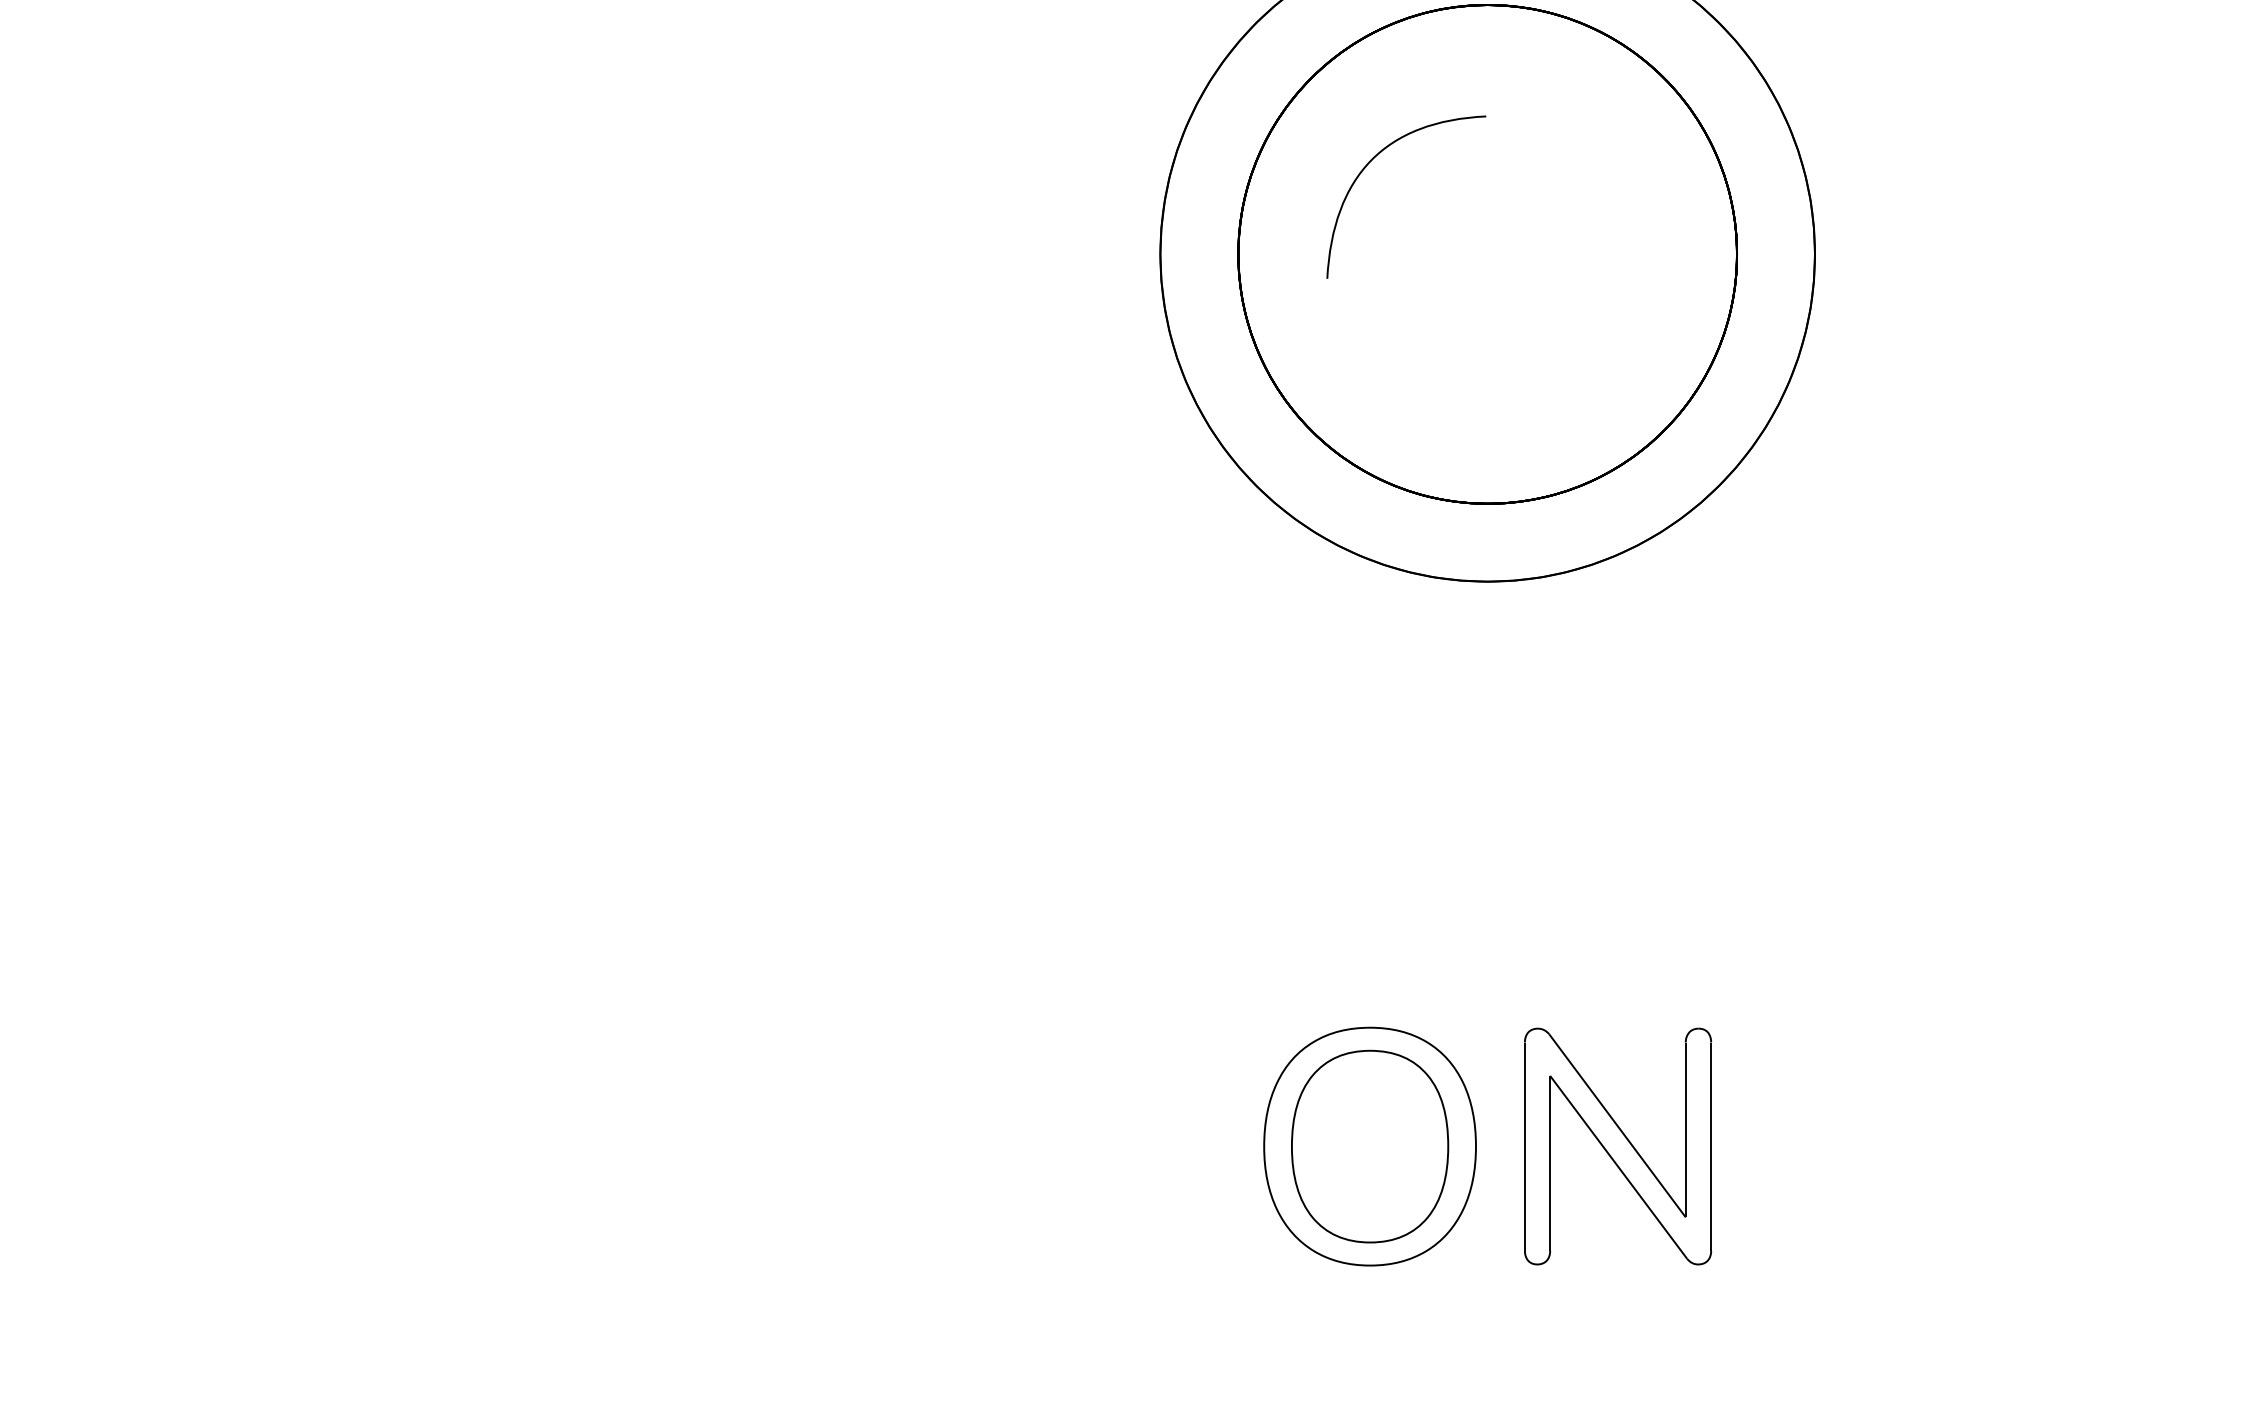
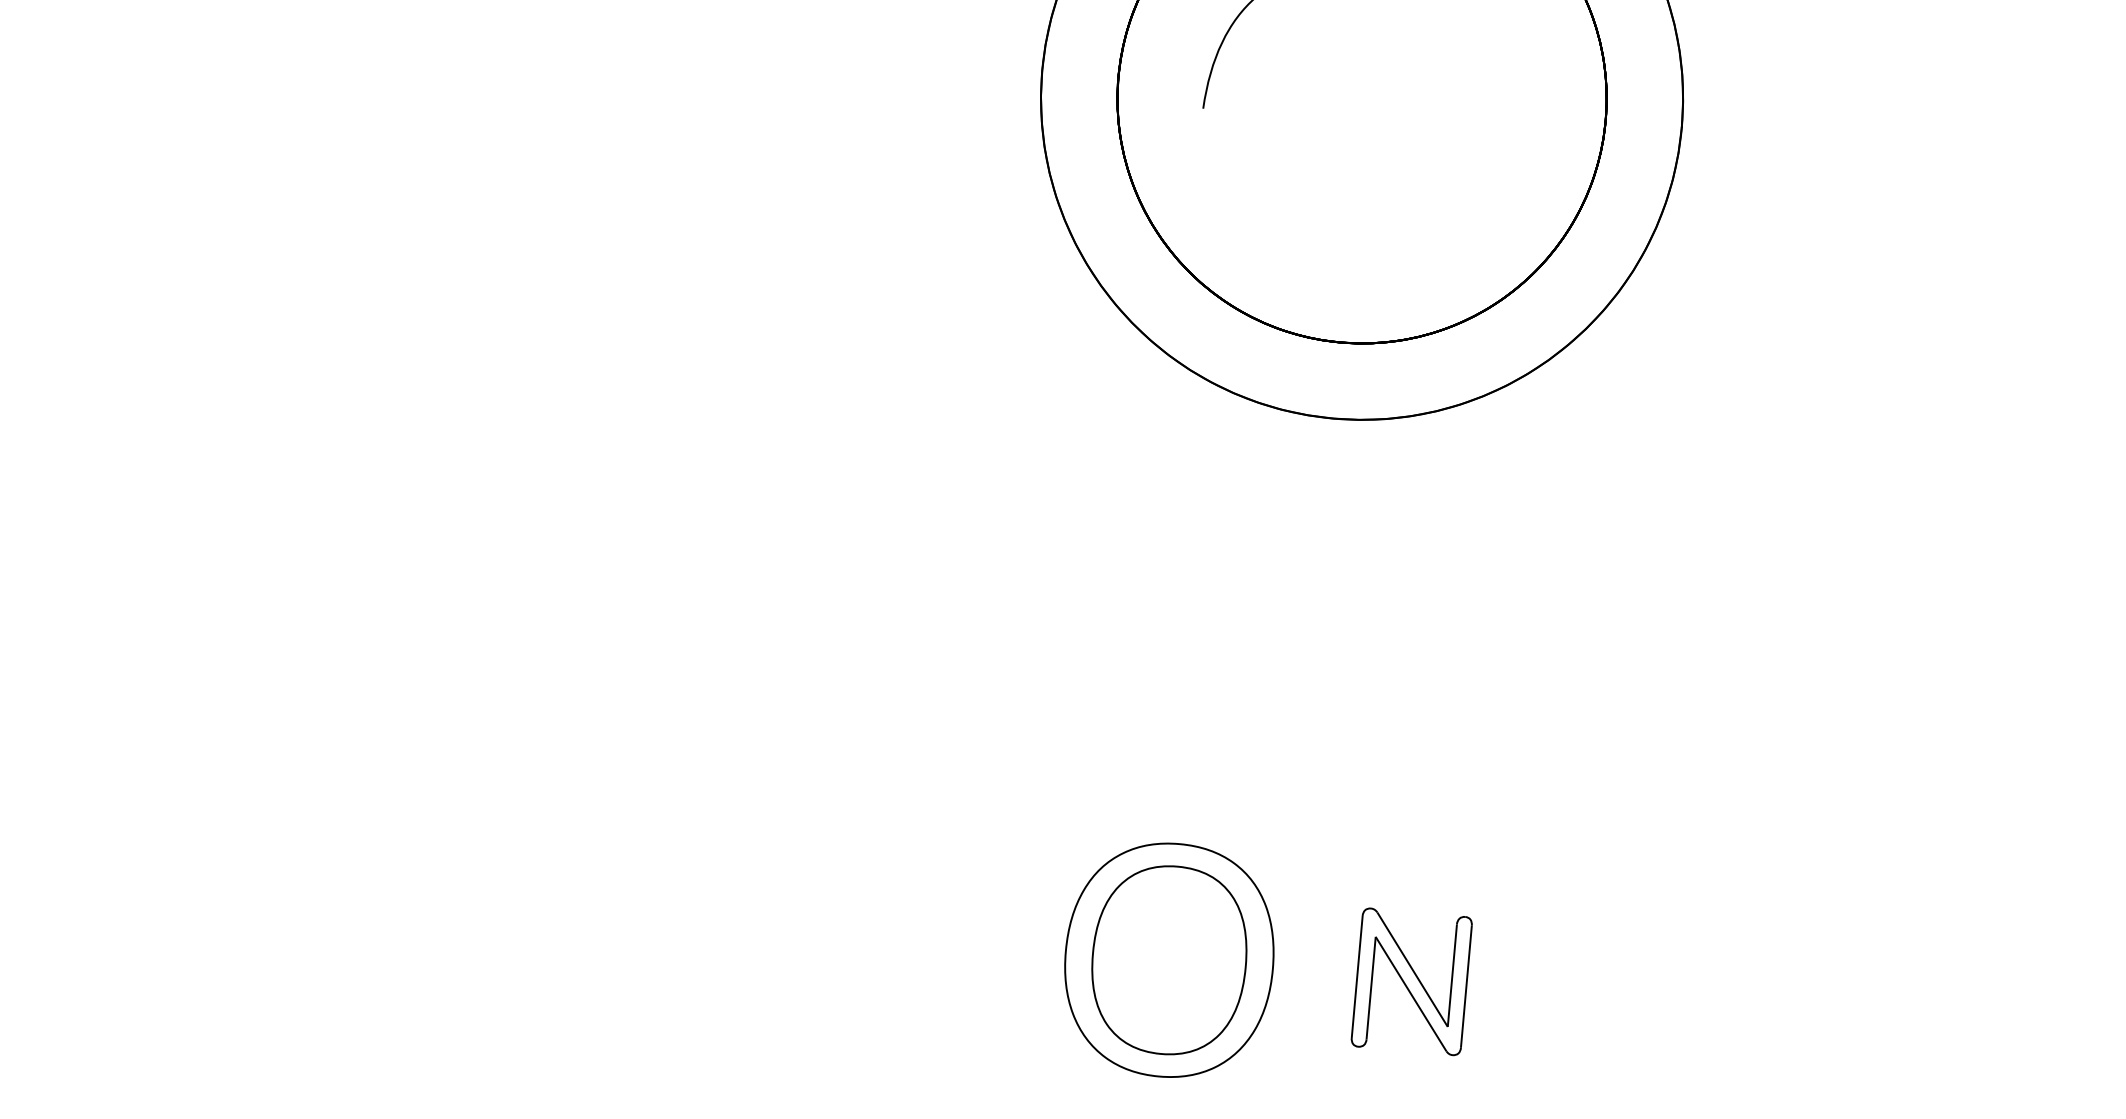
part: (1618, 1146) -> (1412, 981), size x0.6

